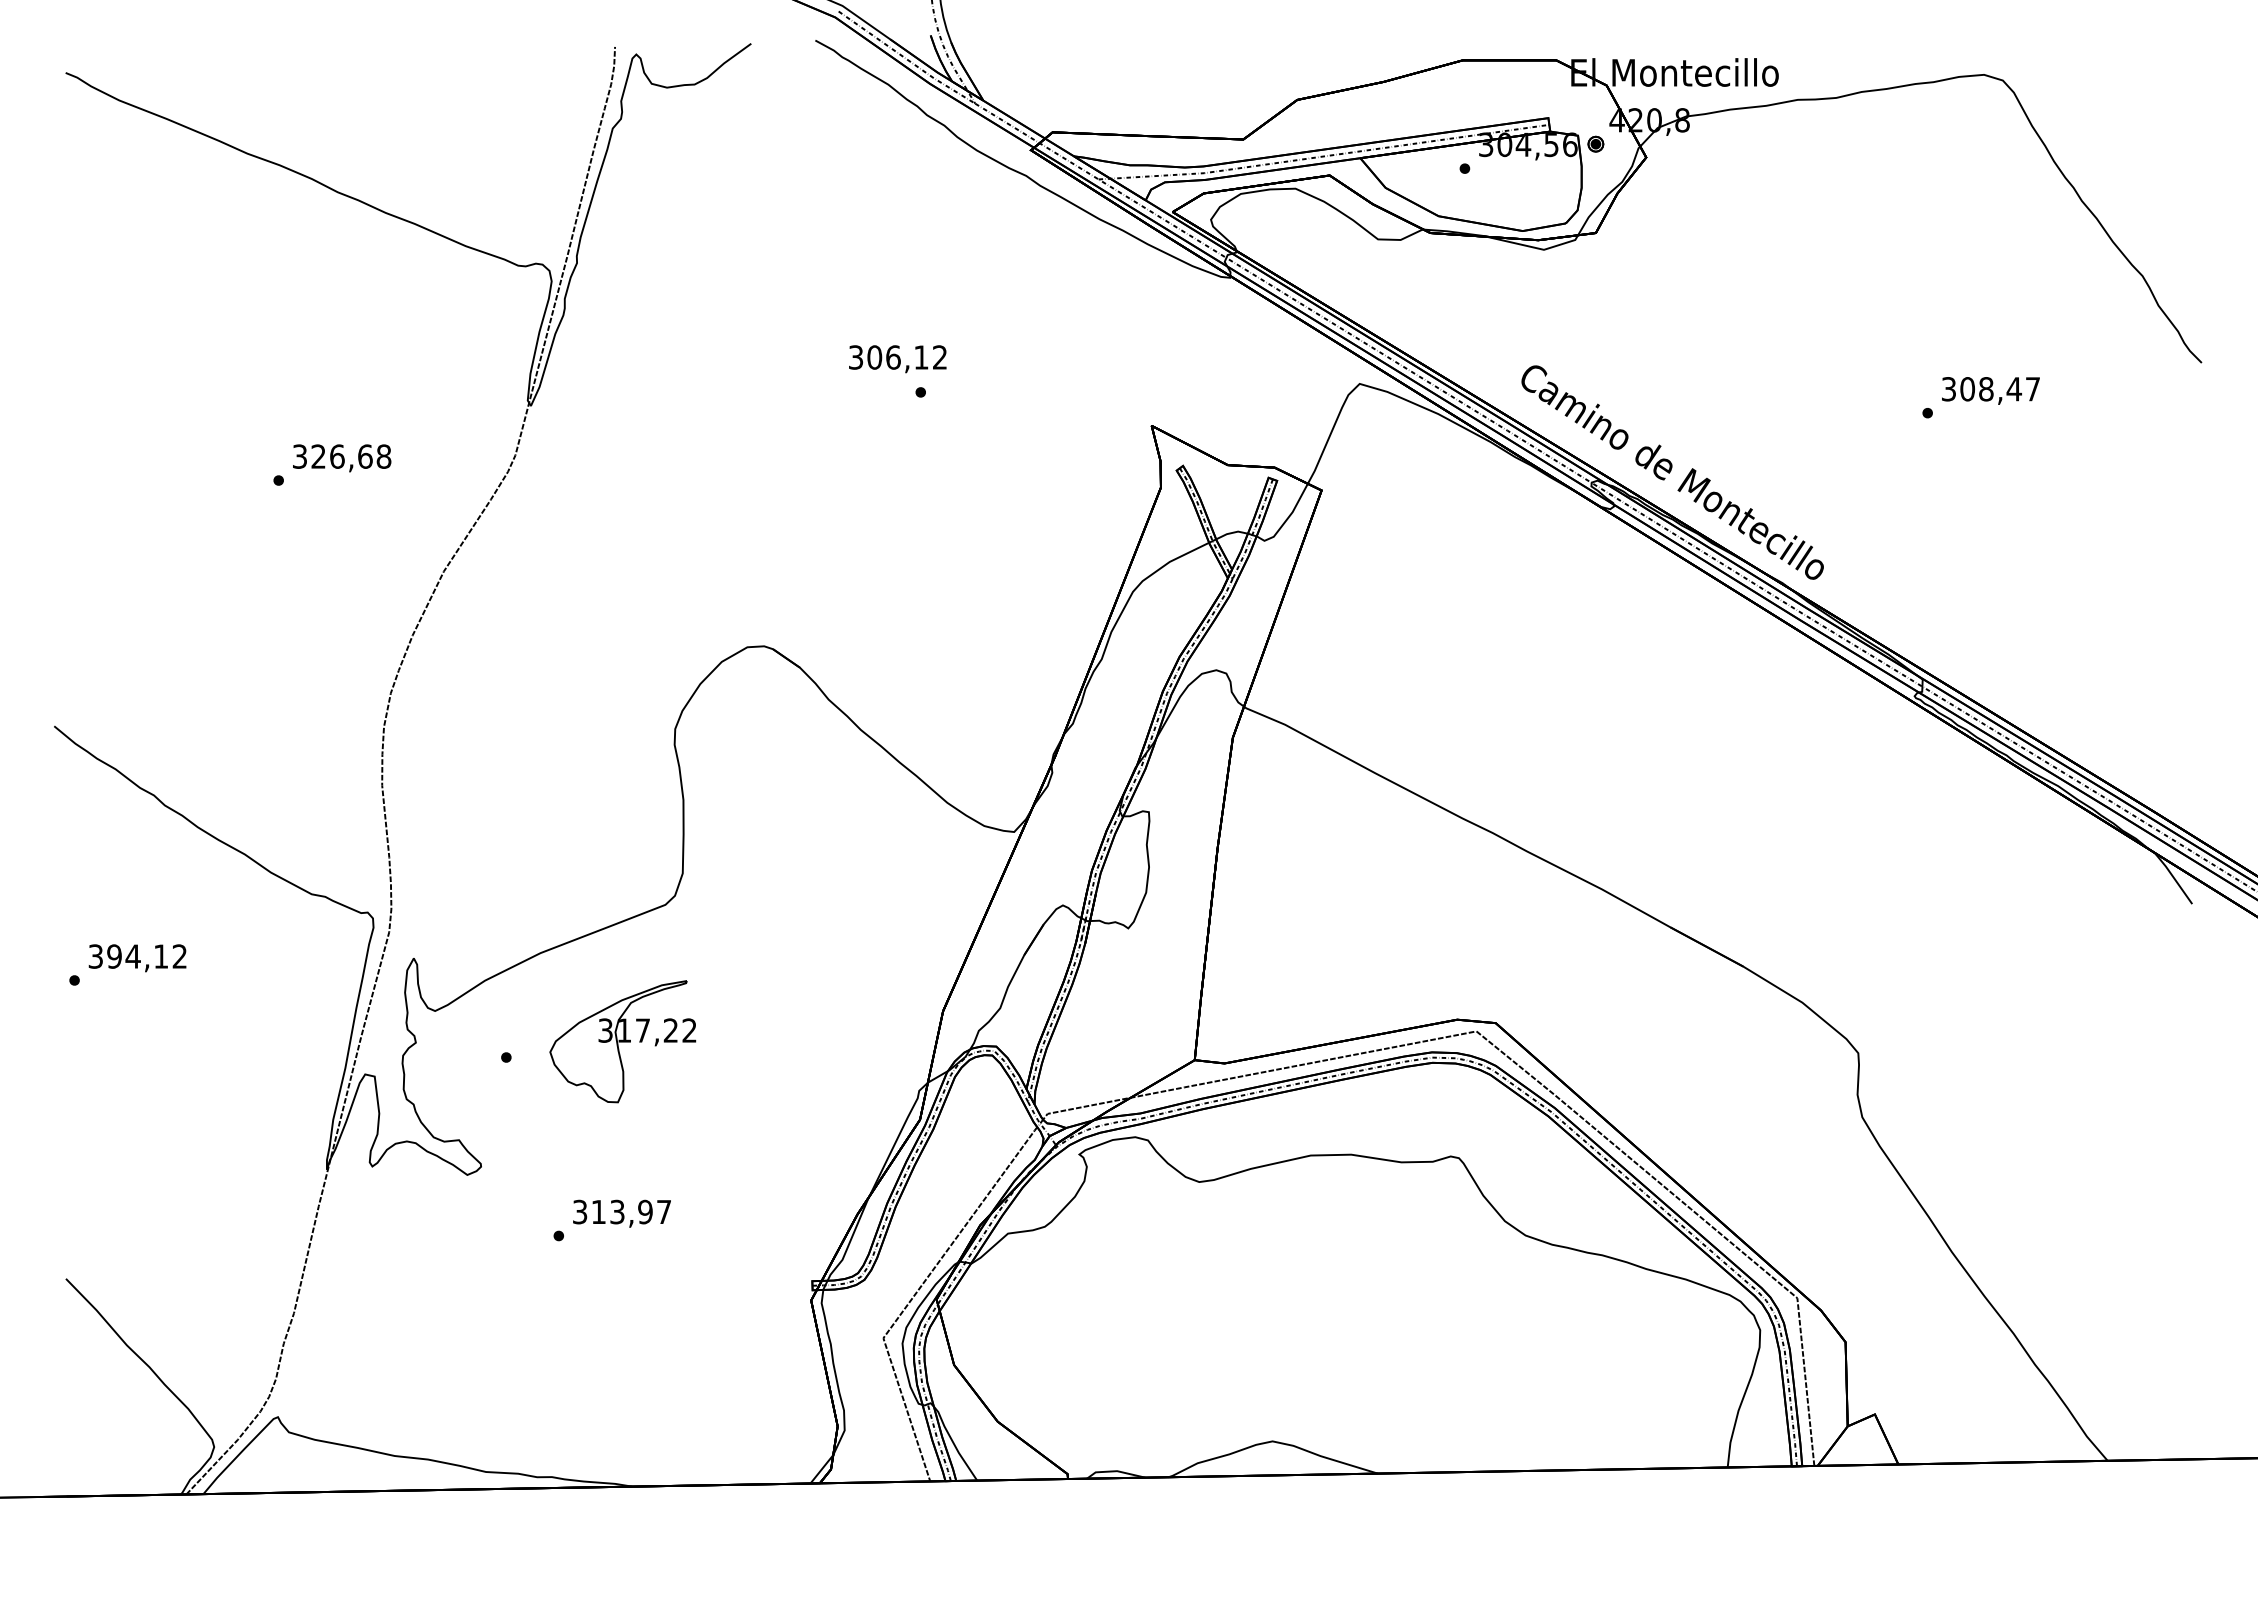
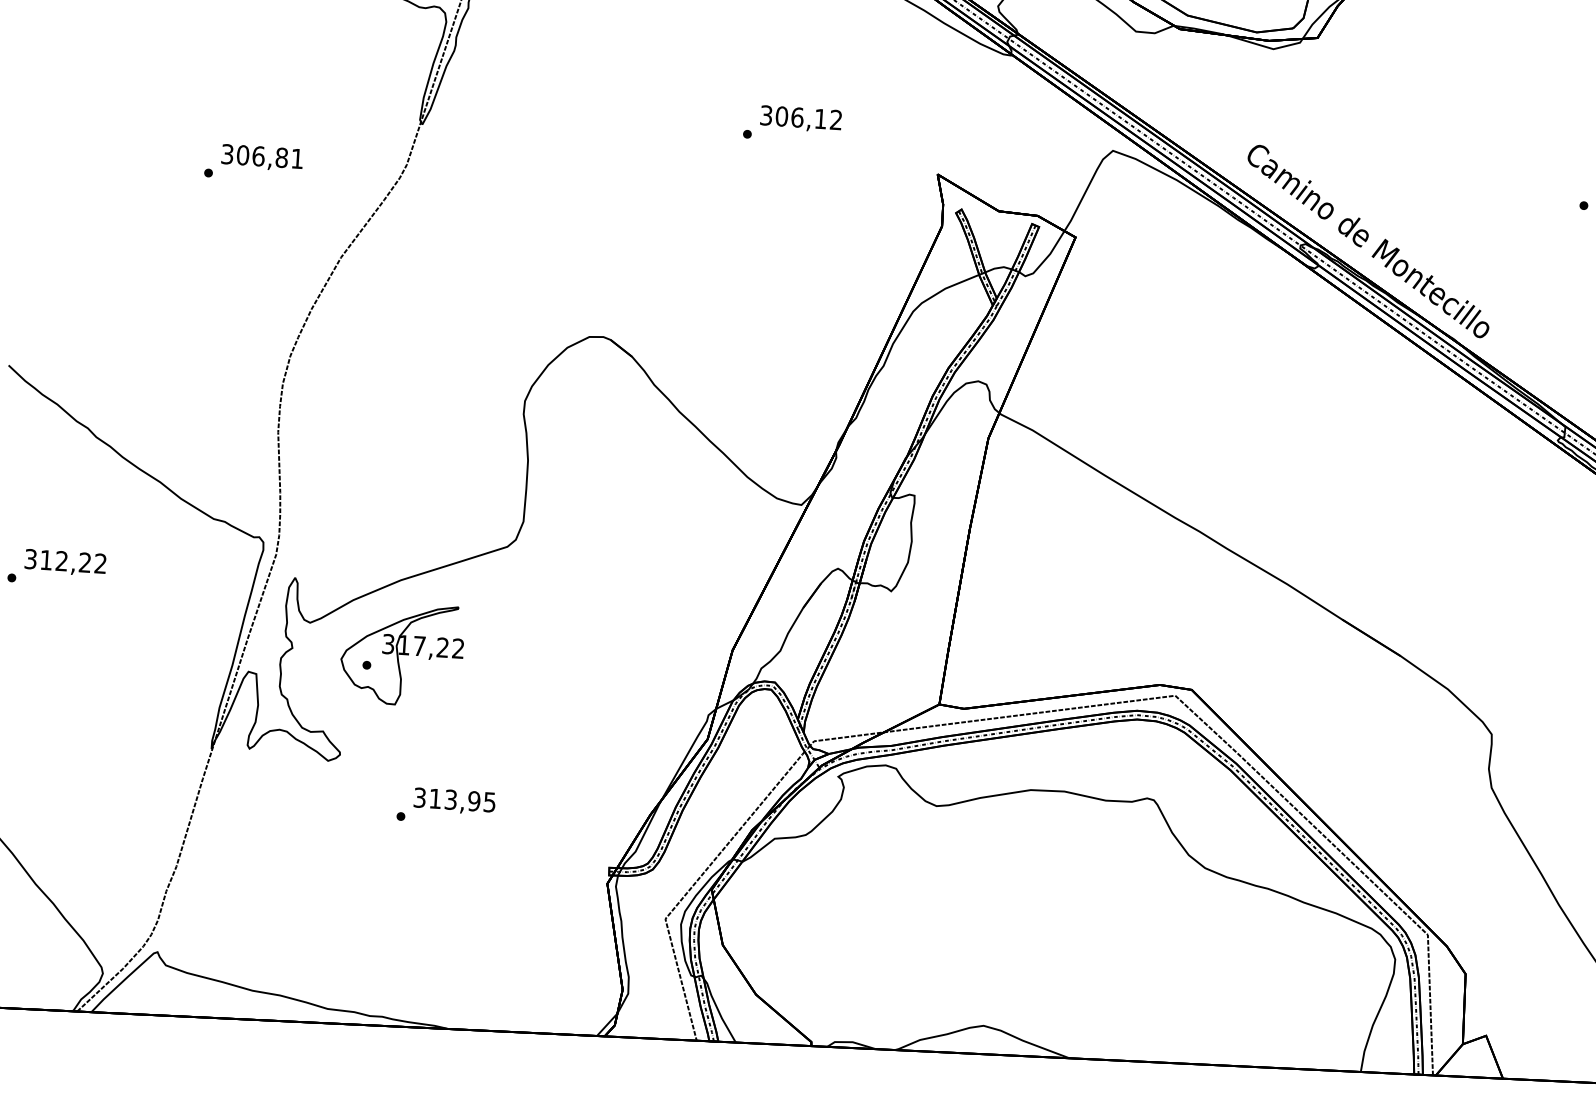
text: (897, 359) -> (800, 119), moved
text: (351, 456) -> (270, 156), 326,68 -> 306,81
text: (137, 956) -> (65, 561), 394,12 -> 312,22
part: (622, 1041) -> (401, 654), moved
text: (663, 1212) -> (489, 802), 313,97 -> 313,95

